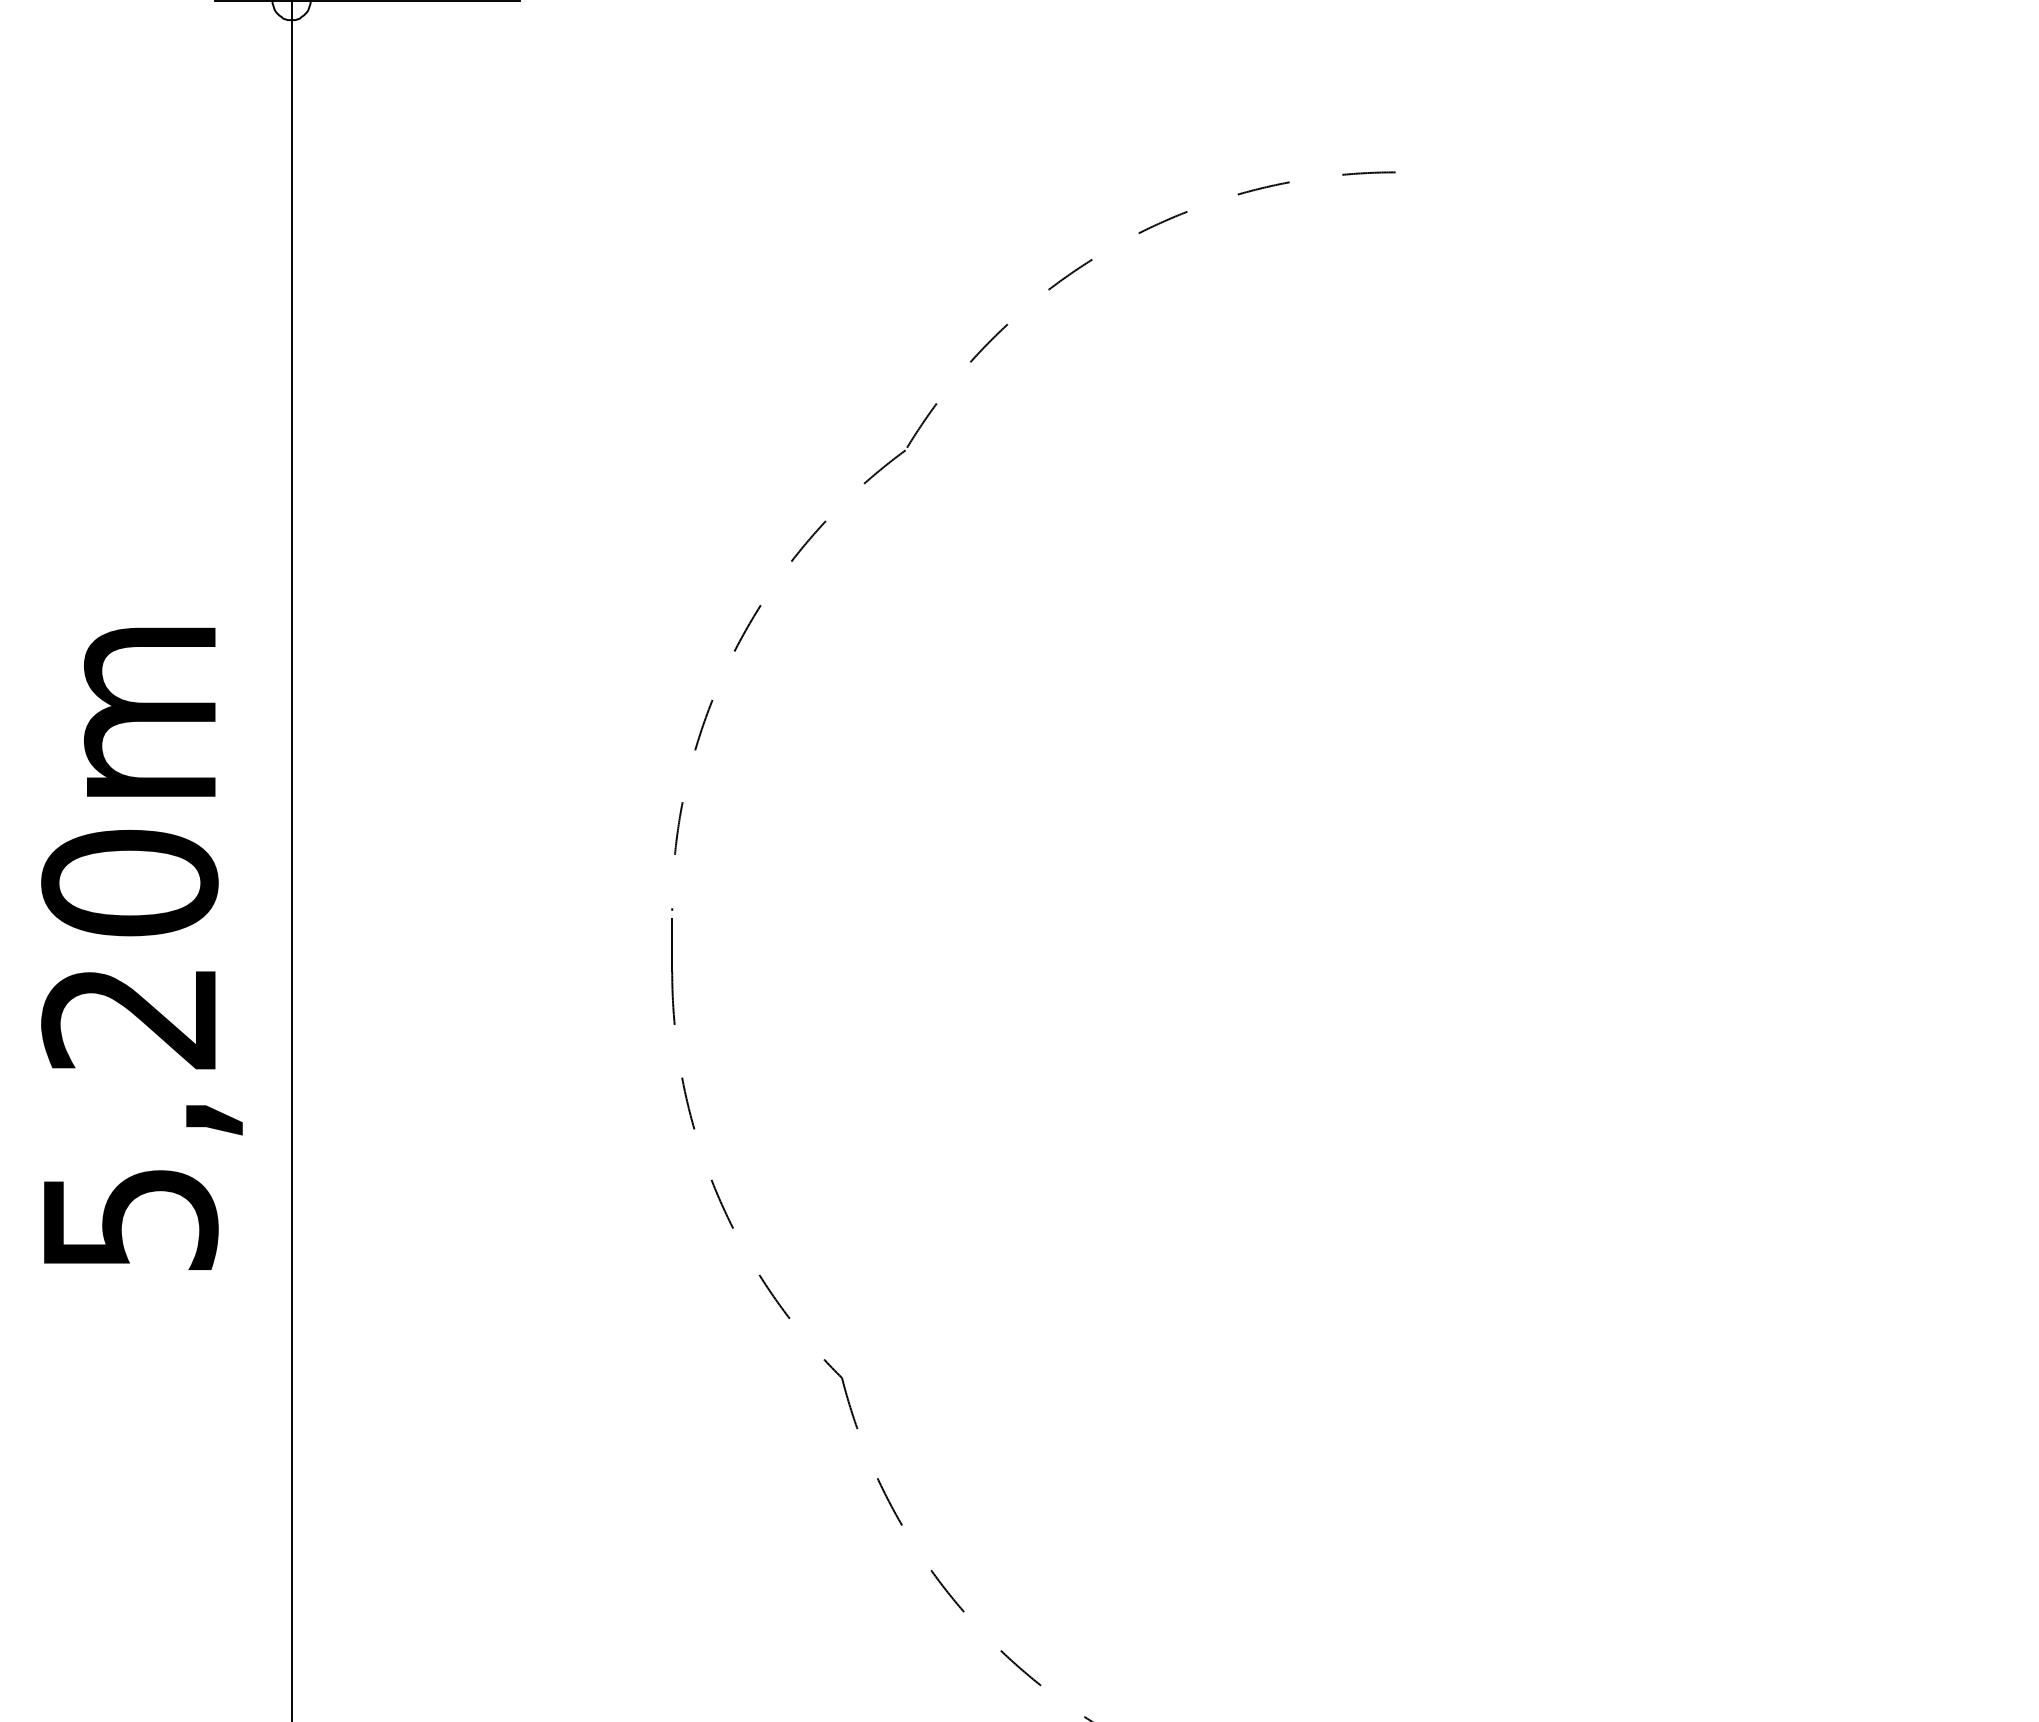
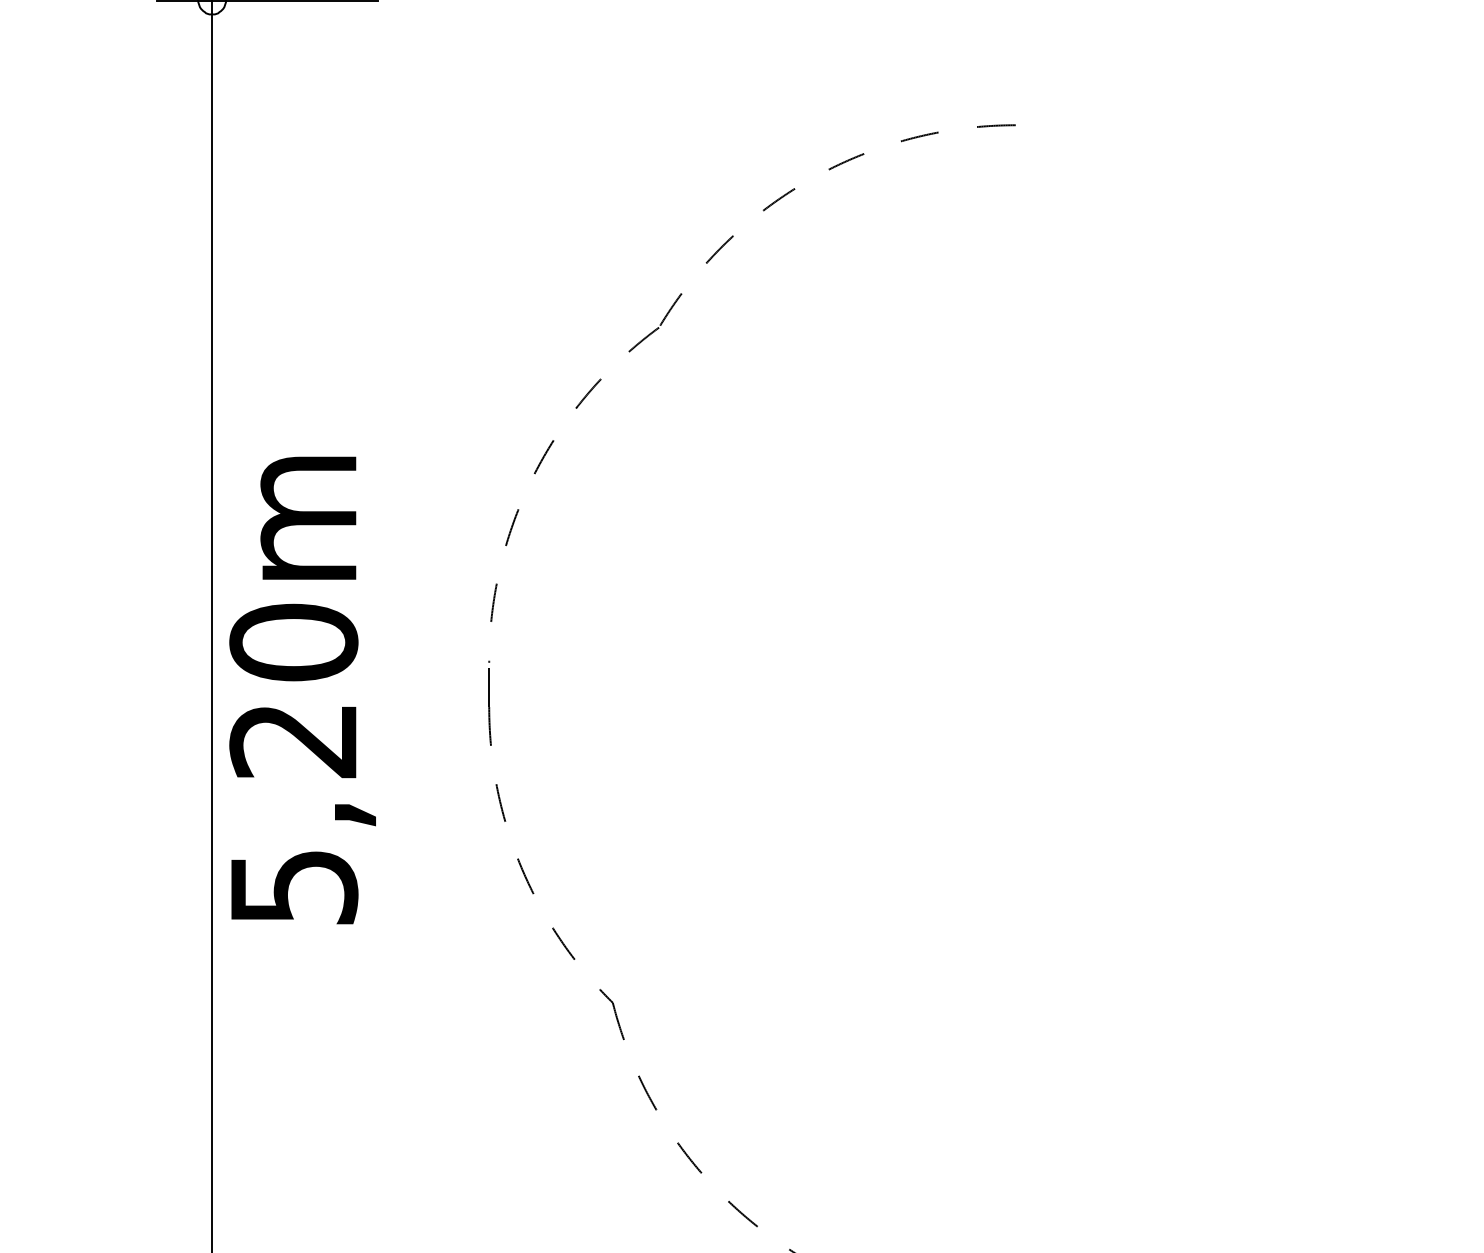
text: (141, 948) -> (302, 690), moved

